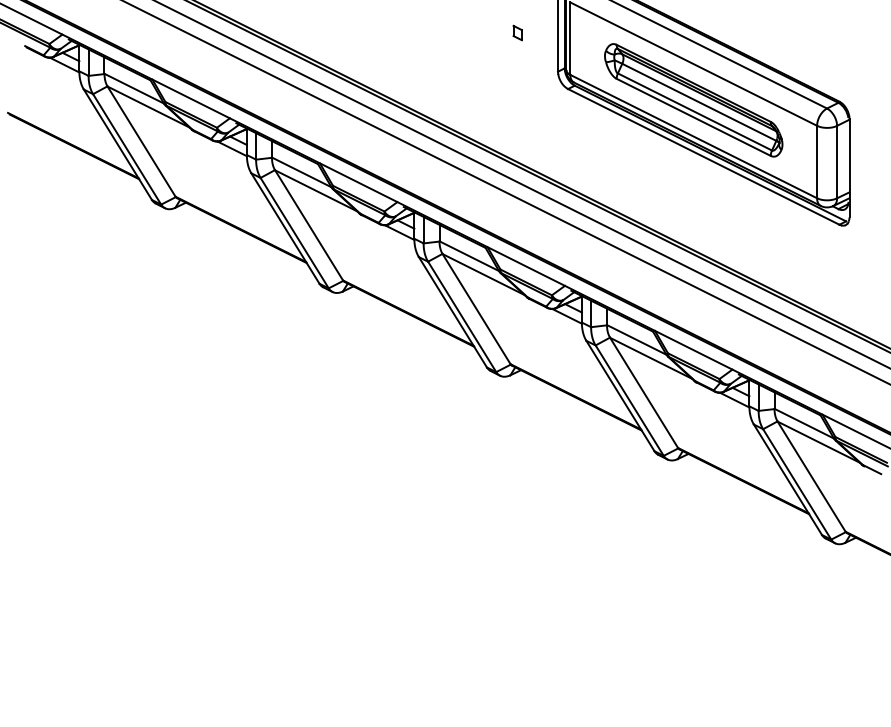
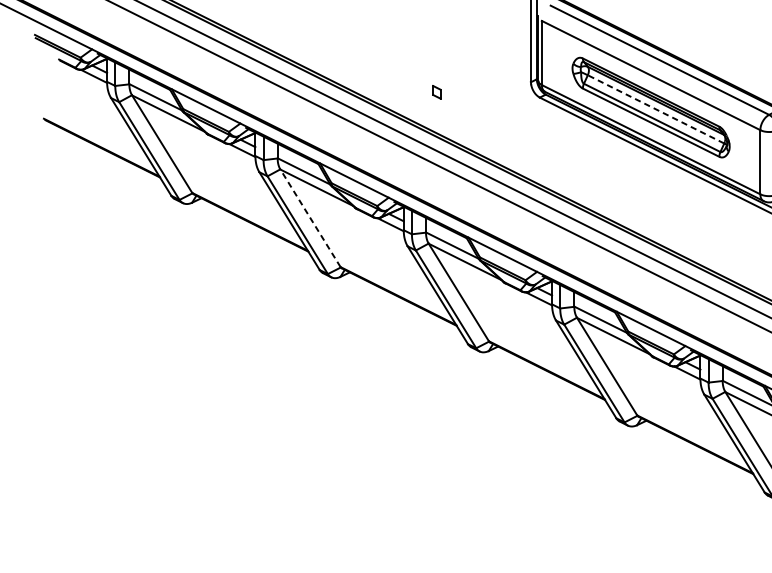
part: (517, 32) -> (436, 91), moved
line: (698, 102) -> (655, 109), solid -> dashed
line: (309, 225) -> (310, 218), solid -> dashed

